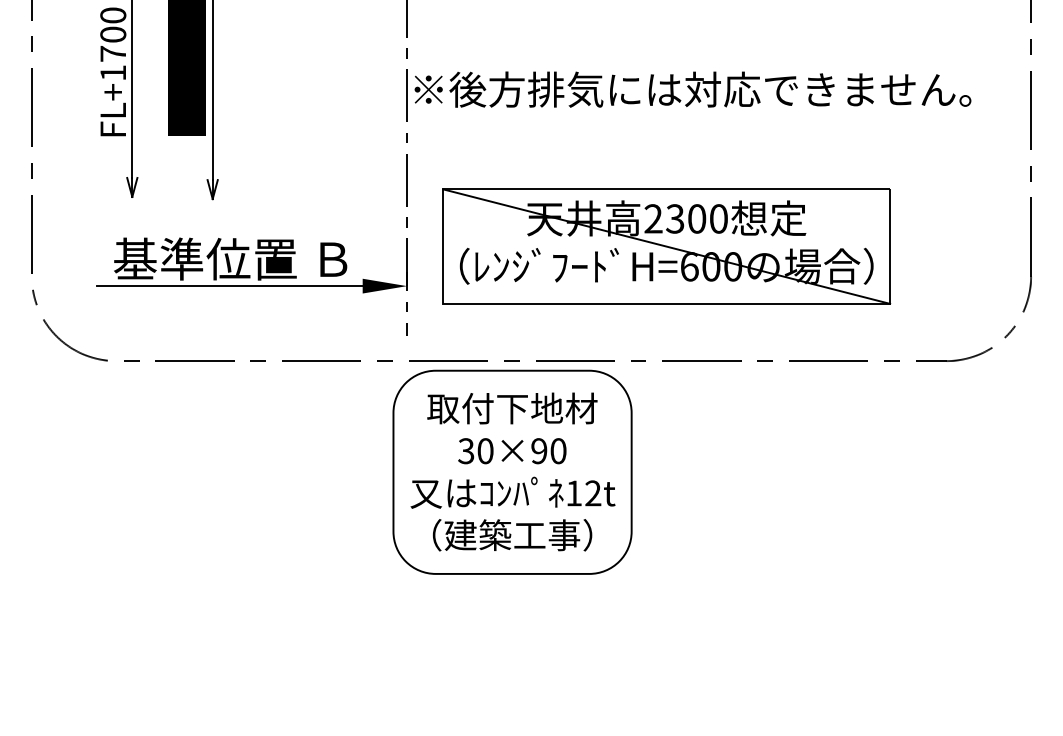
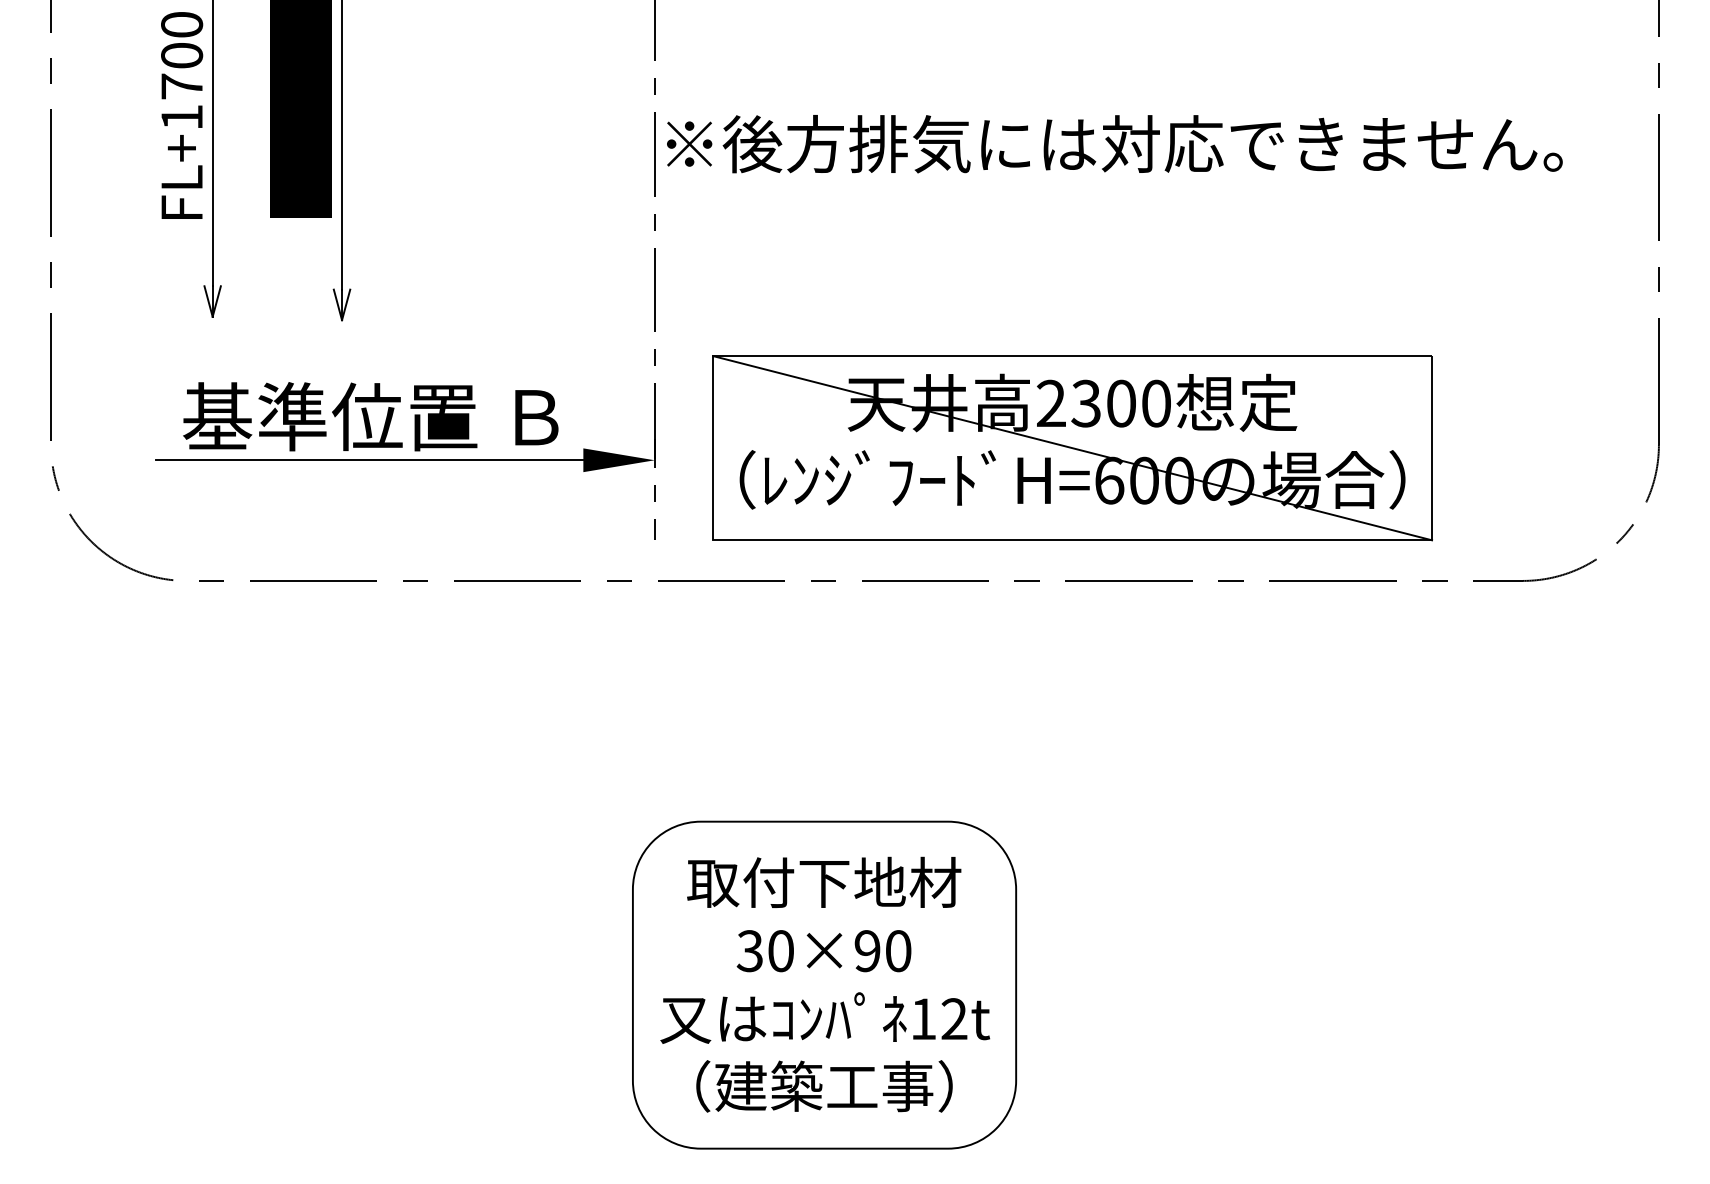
part: (666, 246) -> (1072, 447), moved
part: (512, 471) -> (824, 983), moved

